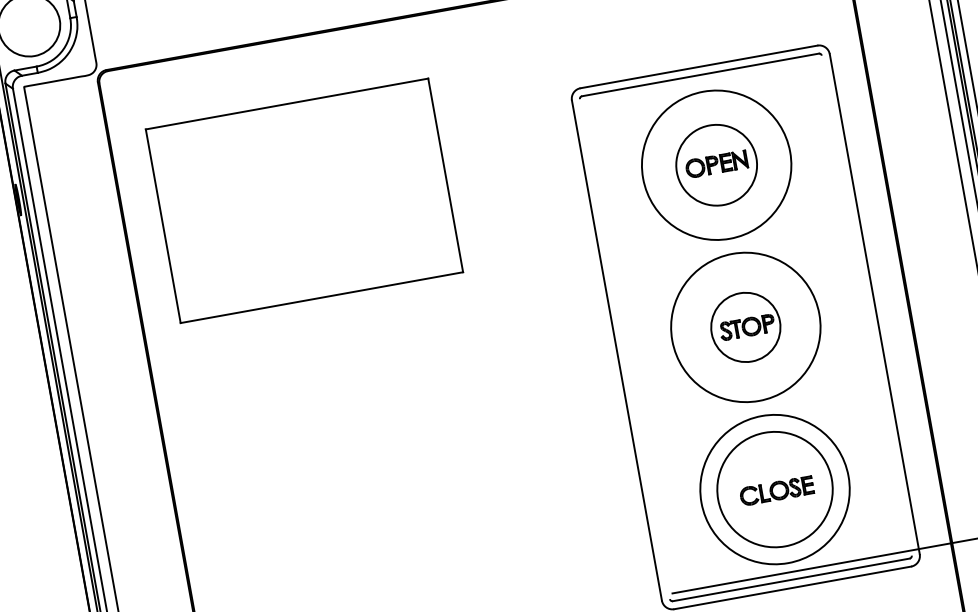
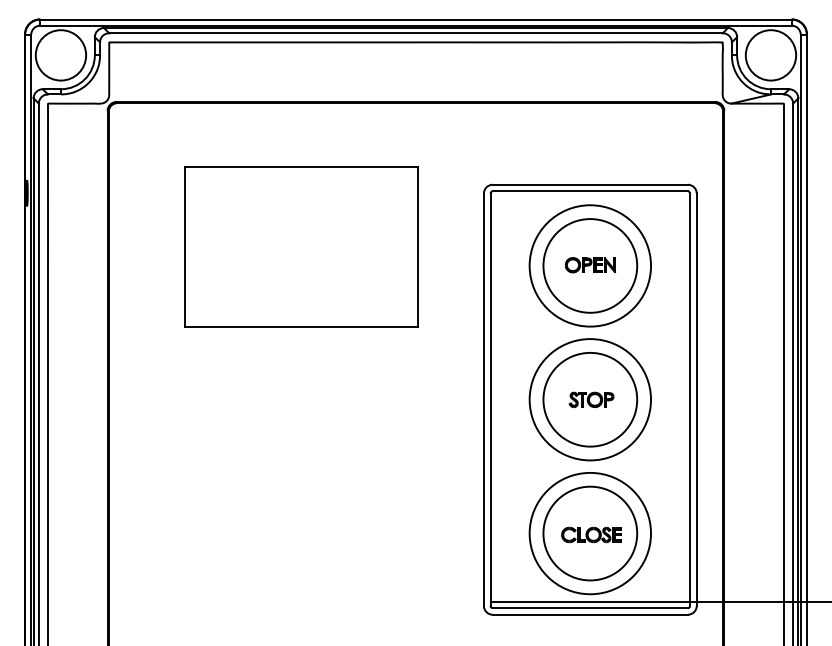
circle: (716, 164) -> (590, 265), size x1.43
part: (304, 200) -> (301, 246), moved
line: (867, 305) -> (690, 399), added
circle: (745, 327) -> (590, 399), size x1.67
line: (624, 348) -> (490, 399), added

